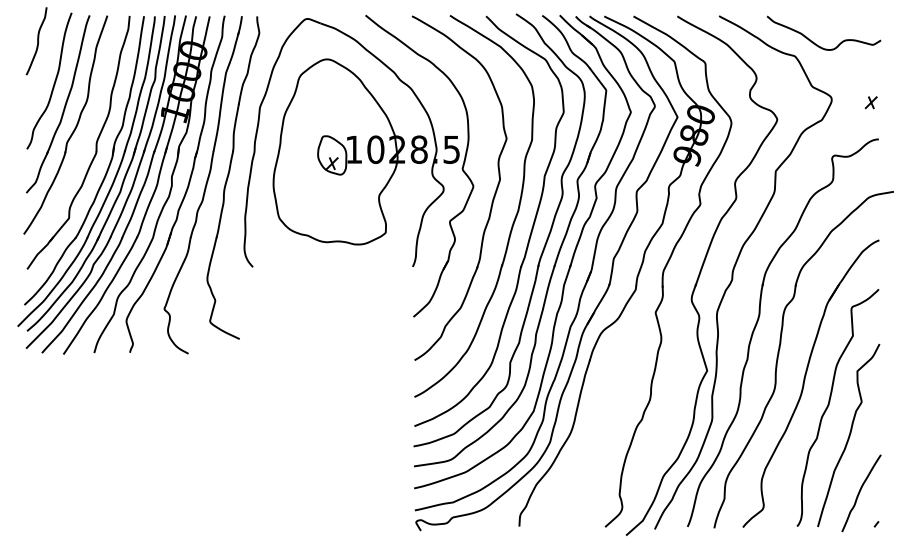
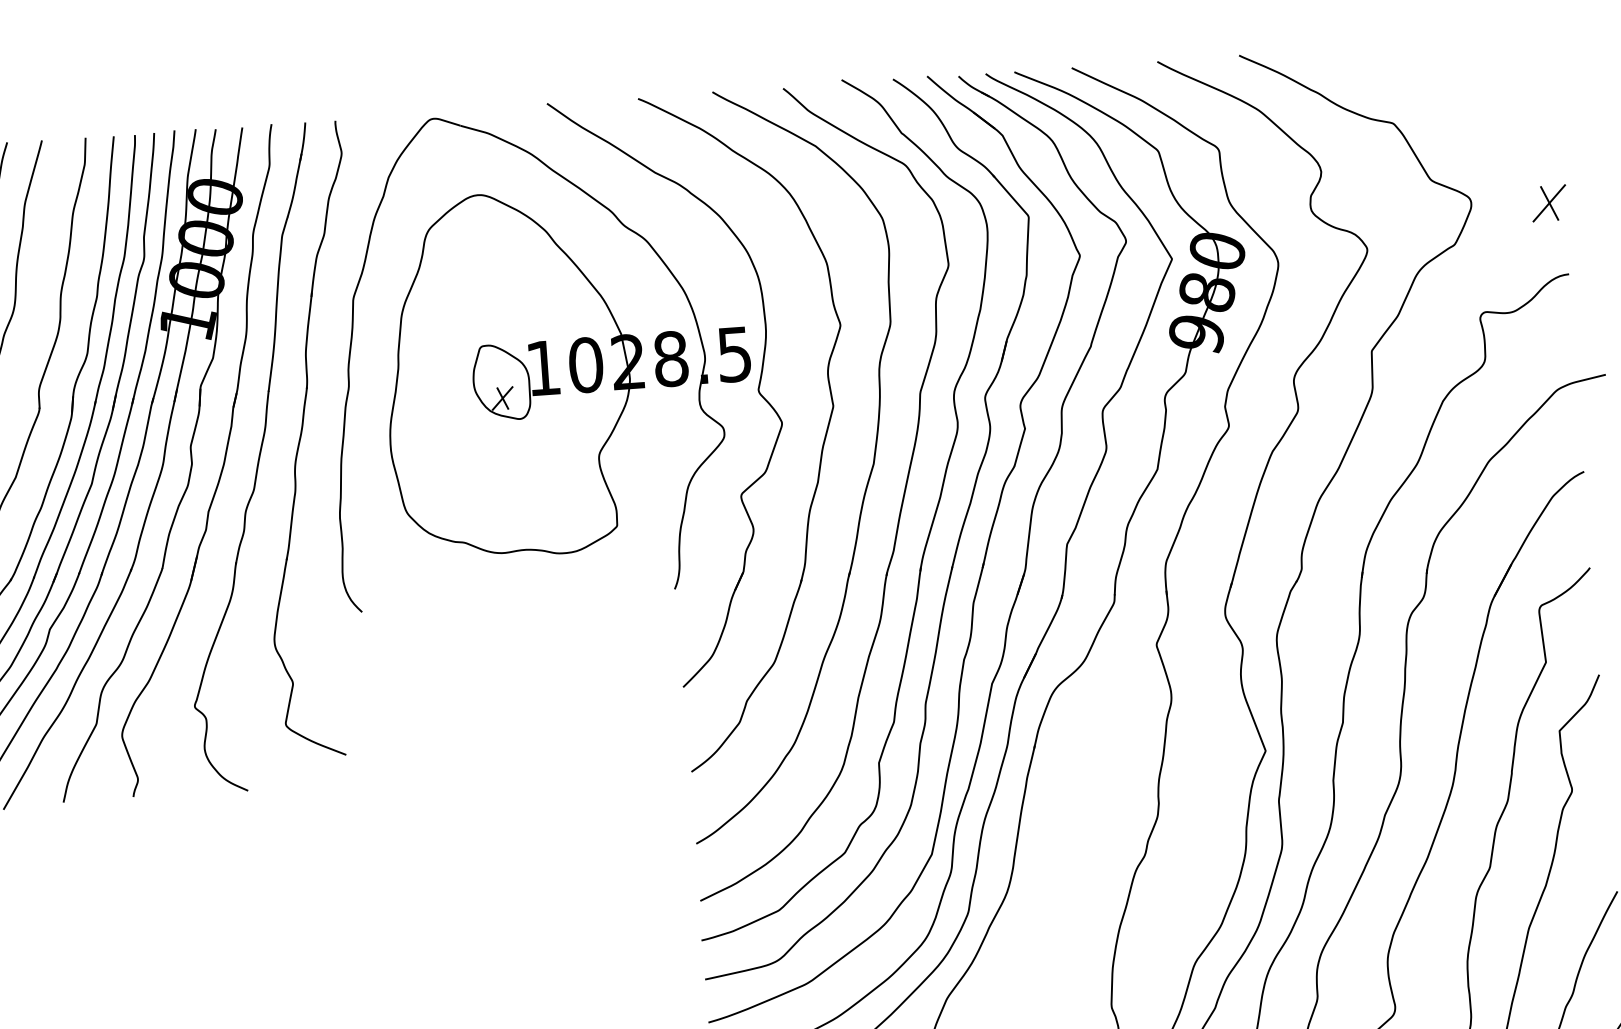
curve: (816, 43) -> (1433, 95), removed
part: (870, 102) -> (1547, 203), size x1.6

